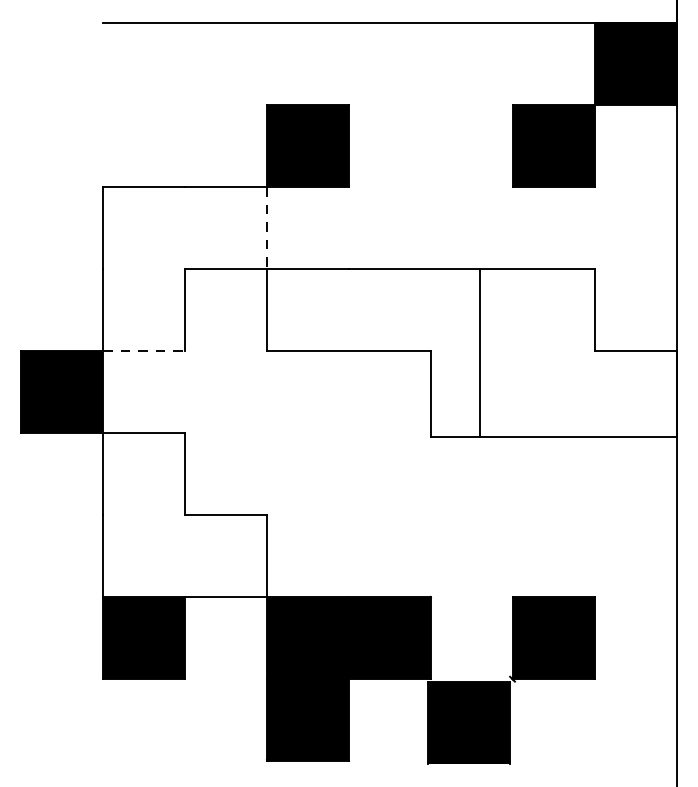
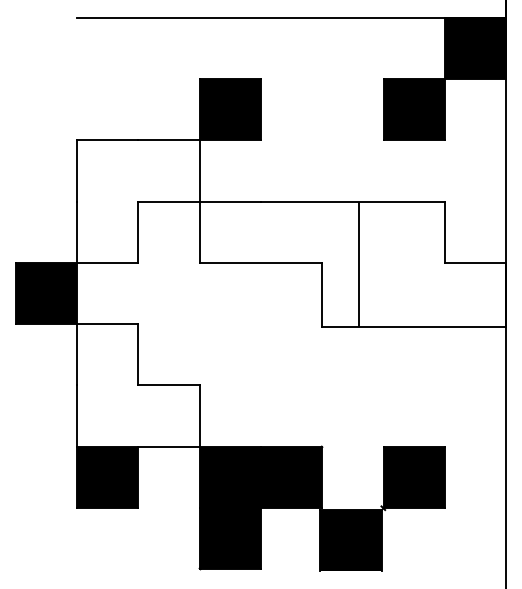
line: (266, 227) -> (199, 170), dashed -> solid
line: (143, 350) -> (107, 262), dashed -> solid

